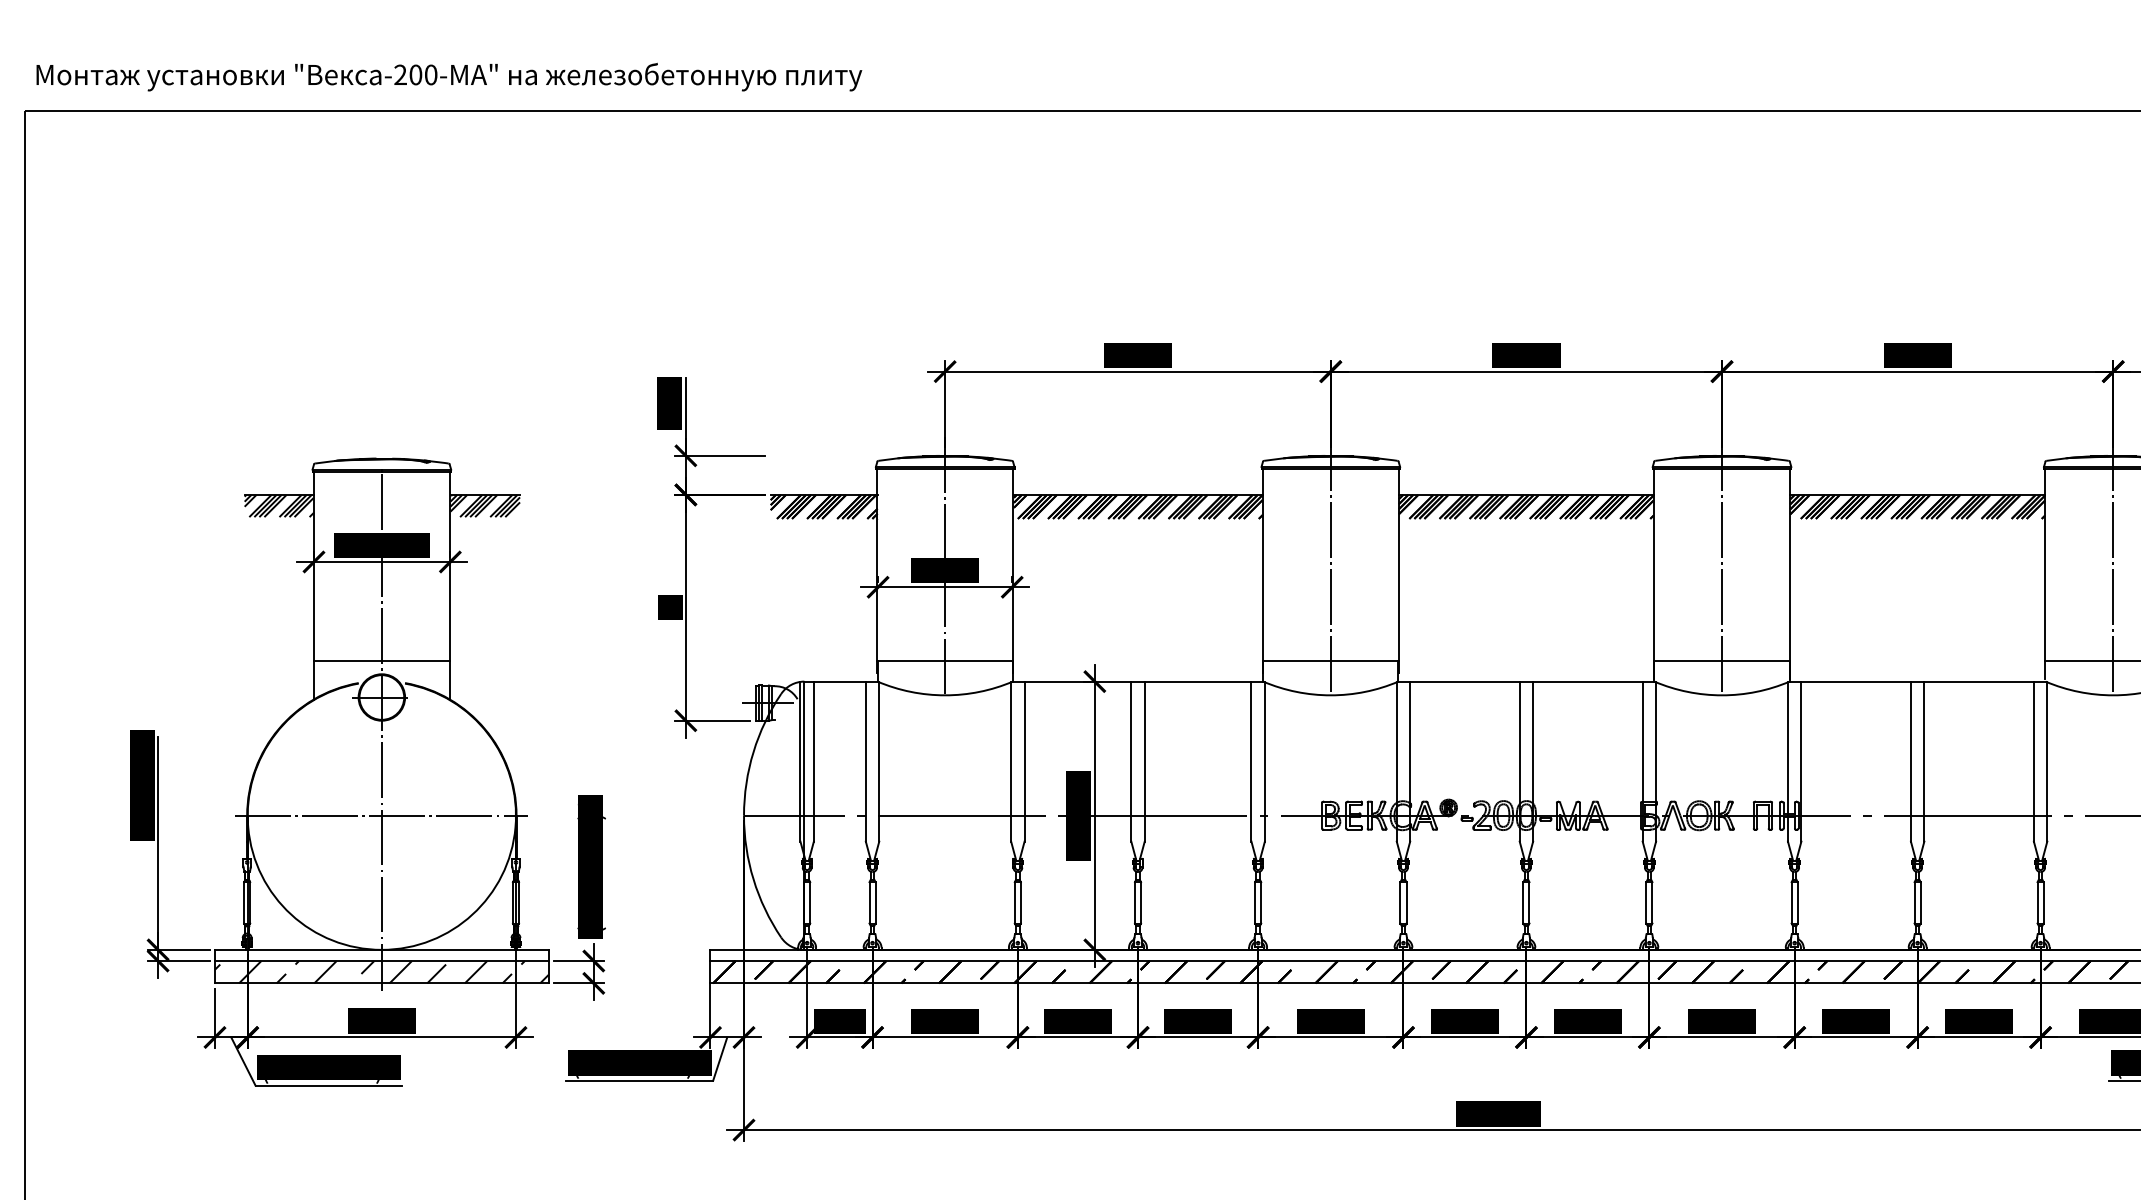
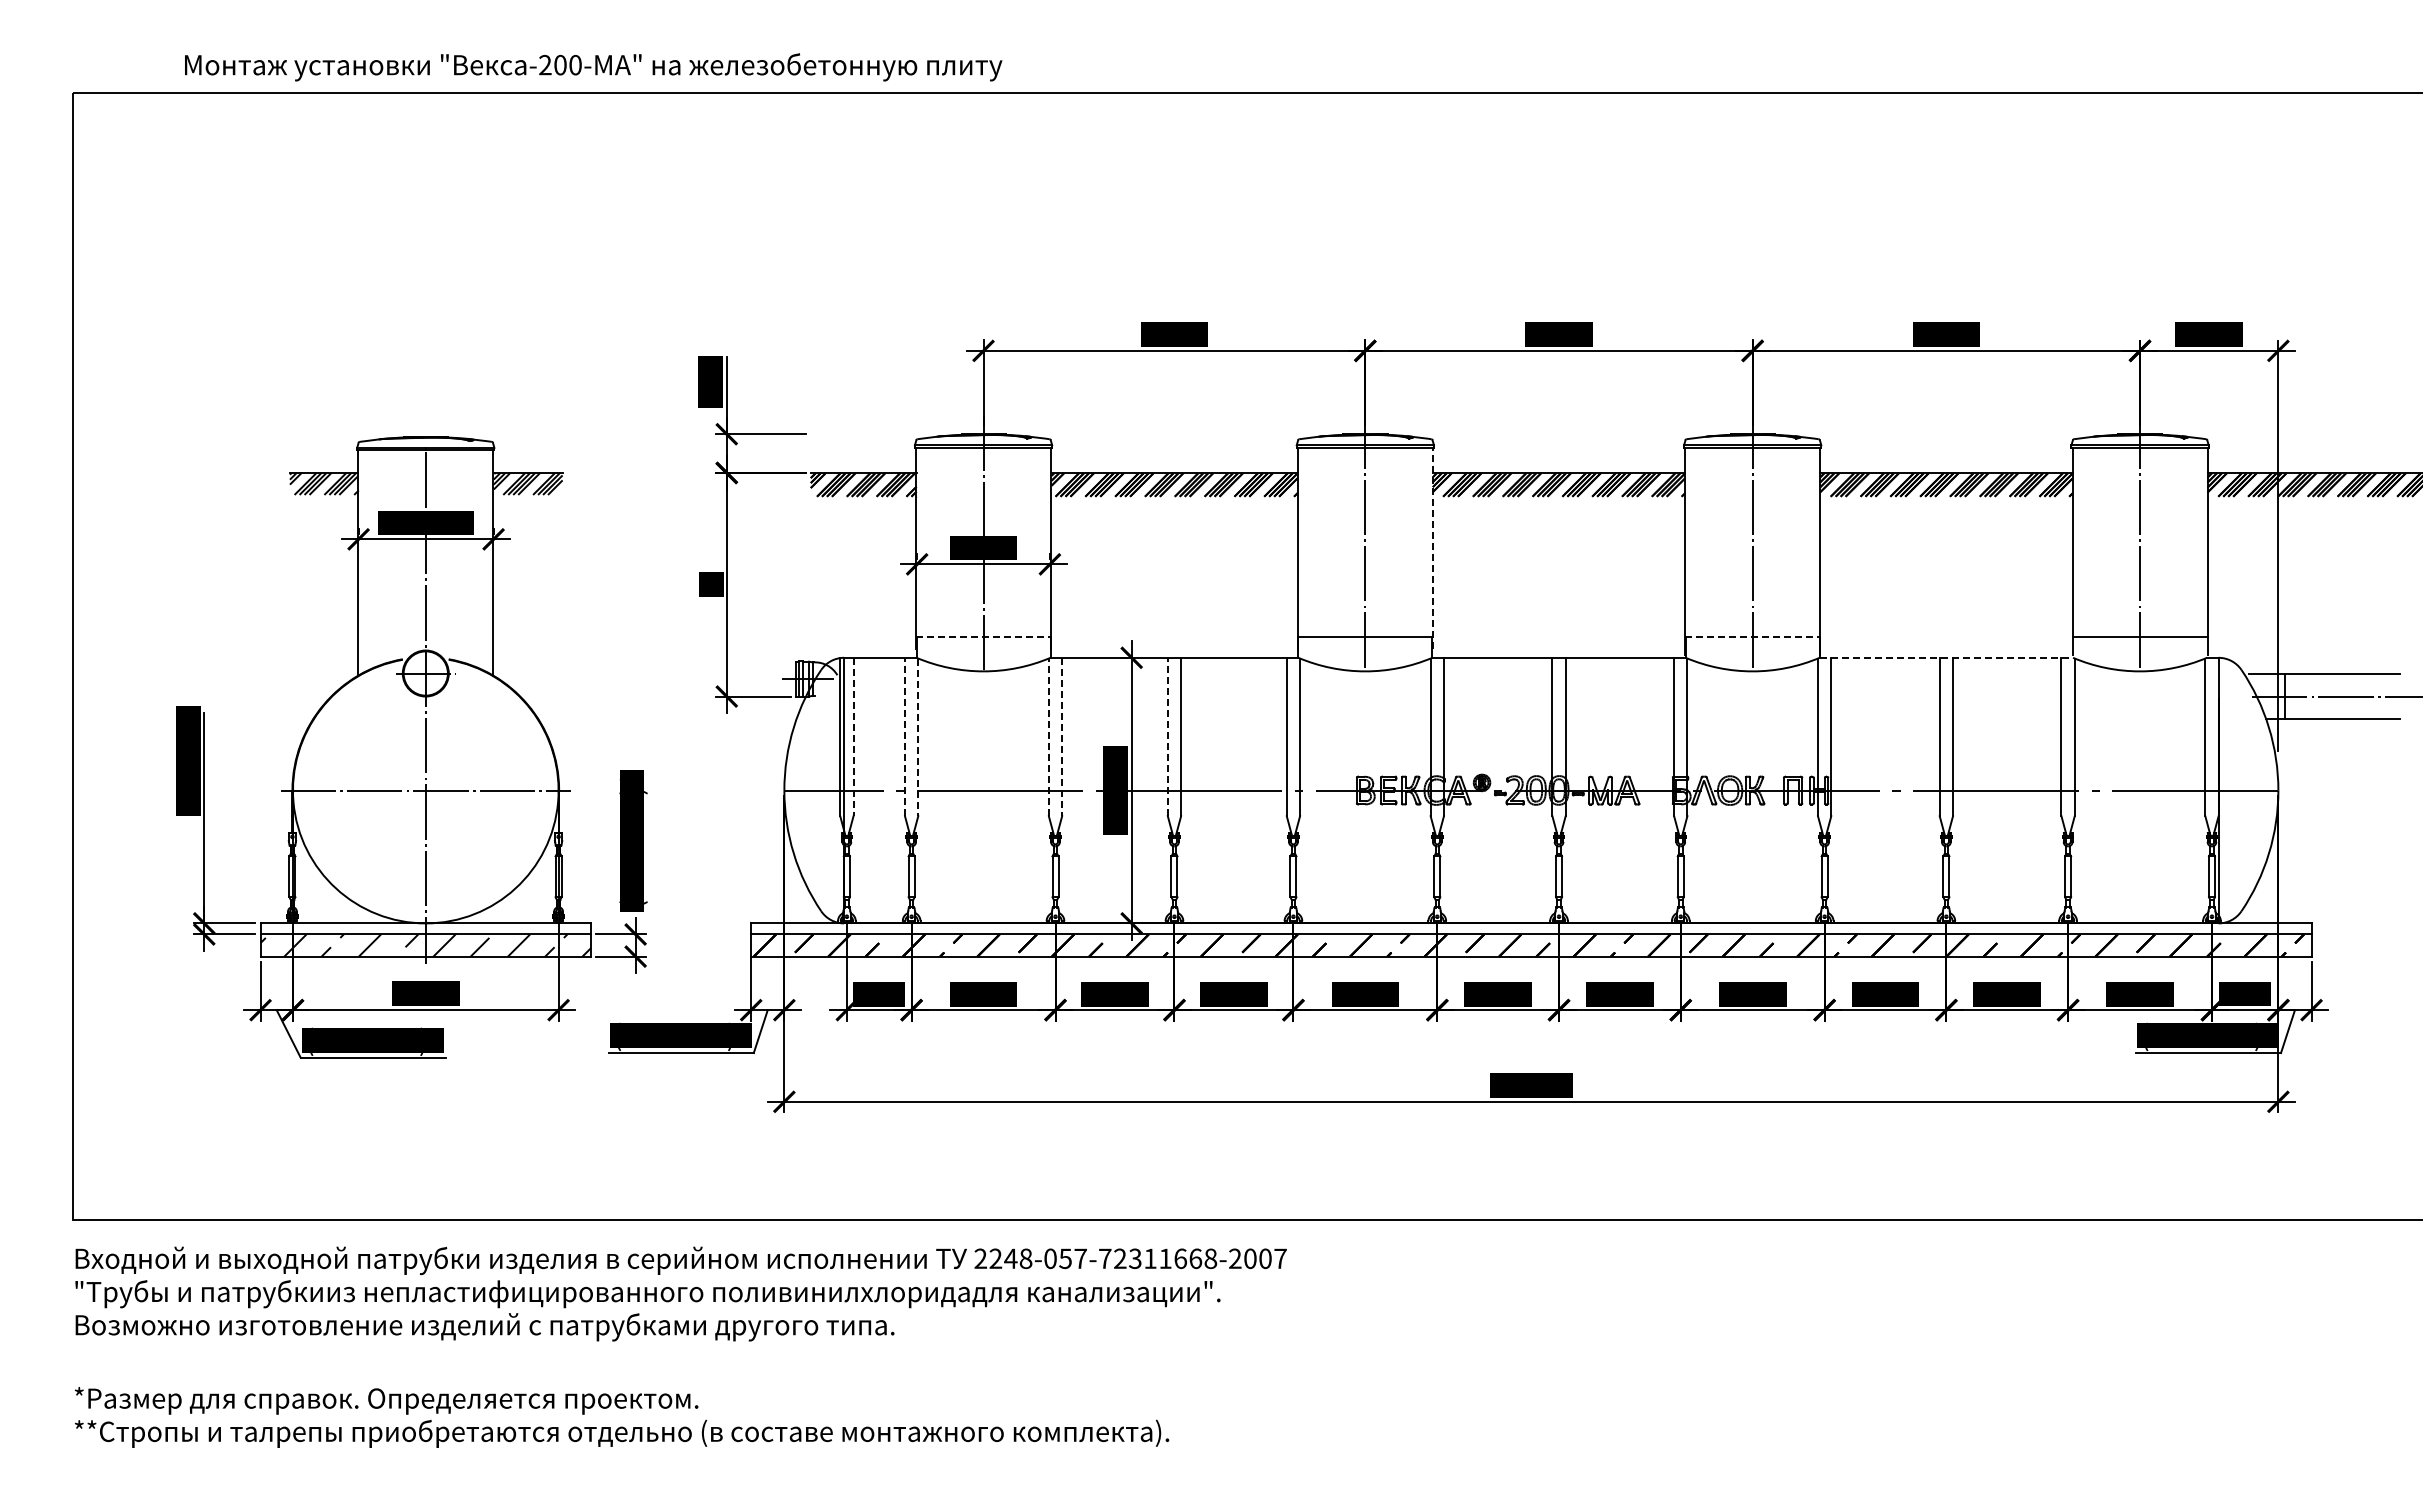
text: (449, 77) -> (593, 67), moved
line: (1398, 571) -> (1432, 548), solid -> dashed
line: (381, 661) -> (425, 637), removed
line: (945, 661) -> (983, 637), solid -> dashed
line: (1721, 661) -> (1752, 637), solid -> dashed
line: (1917, 681) -> (1946, 657), solid -> dashed
line: (866, 761) -> (905, 736), solid -> dashed
line: (1130, 761) -> (1167, 736), solid -> dashed
line: (813, 762) -> (853, 737), solid -> dashed
line: (879, 762) -> (918, 737), solid -> dashed
line: (1010, 762) -> (1048, 737), solid -> dashed
line: (1024, 762) -> (1062, 737), solid -> dashed

